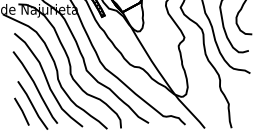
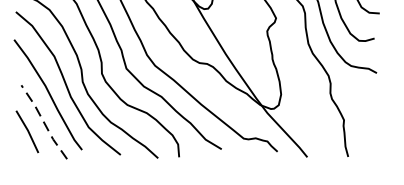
line: (32, 105) -> (43, 122), solid -> dashed

